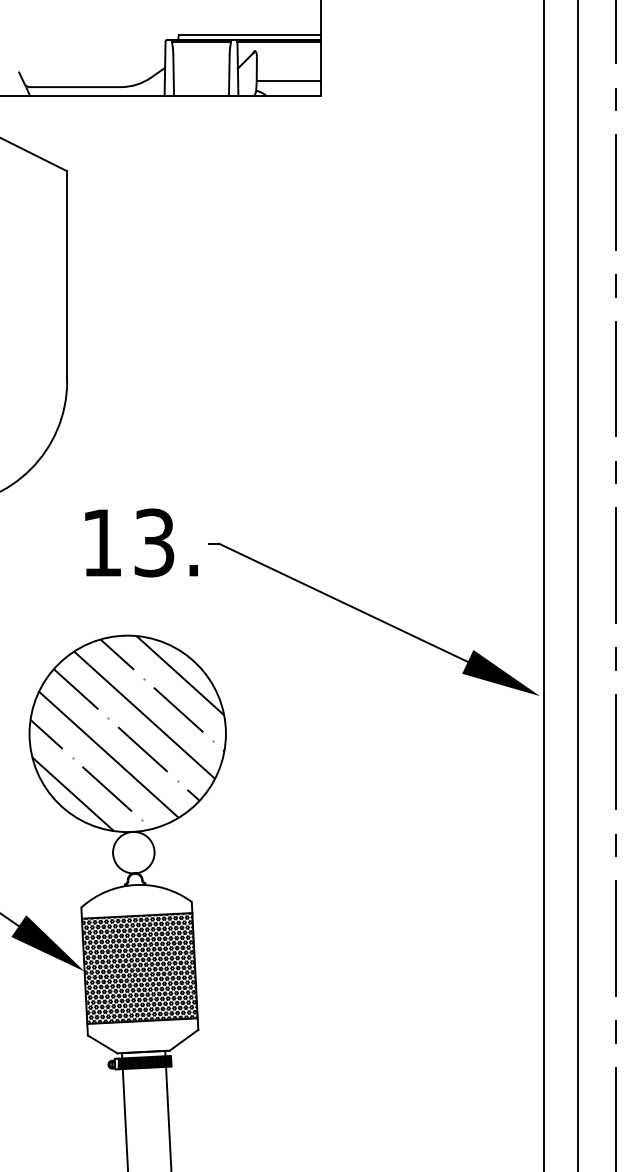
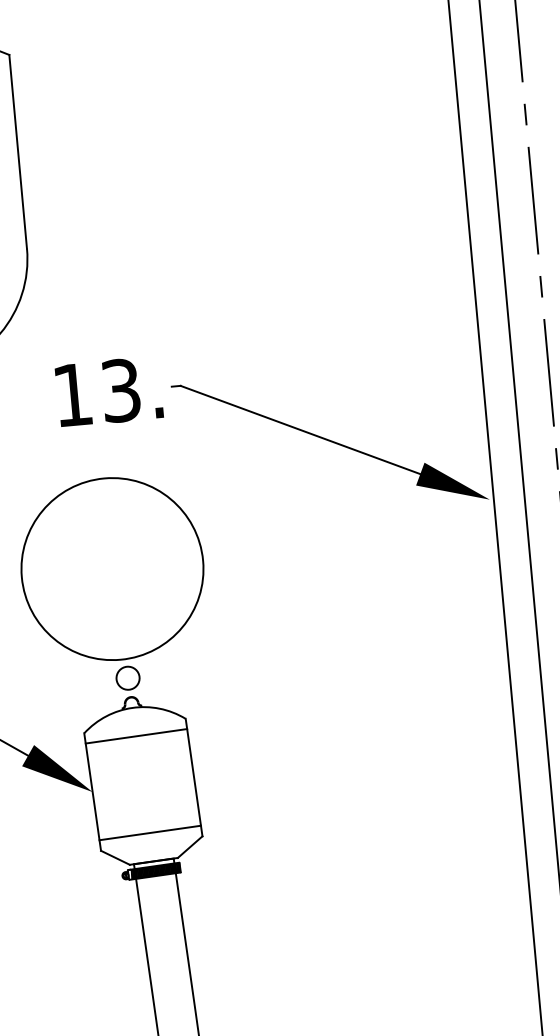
hatch: (127, 733) -> (112, 568), removed
circle: (133, 852) -> (127, 678), size x0.6
hatch: (139, 968) -> (143, 784), removed

